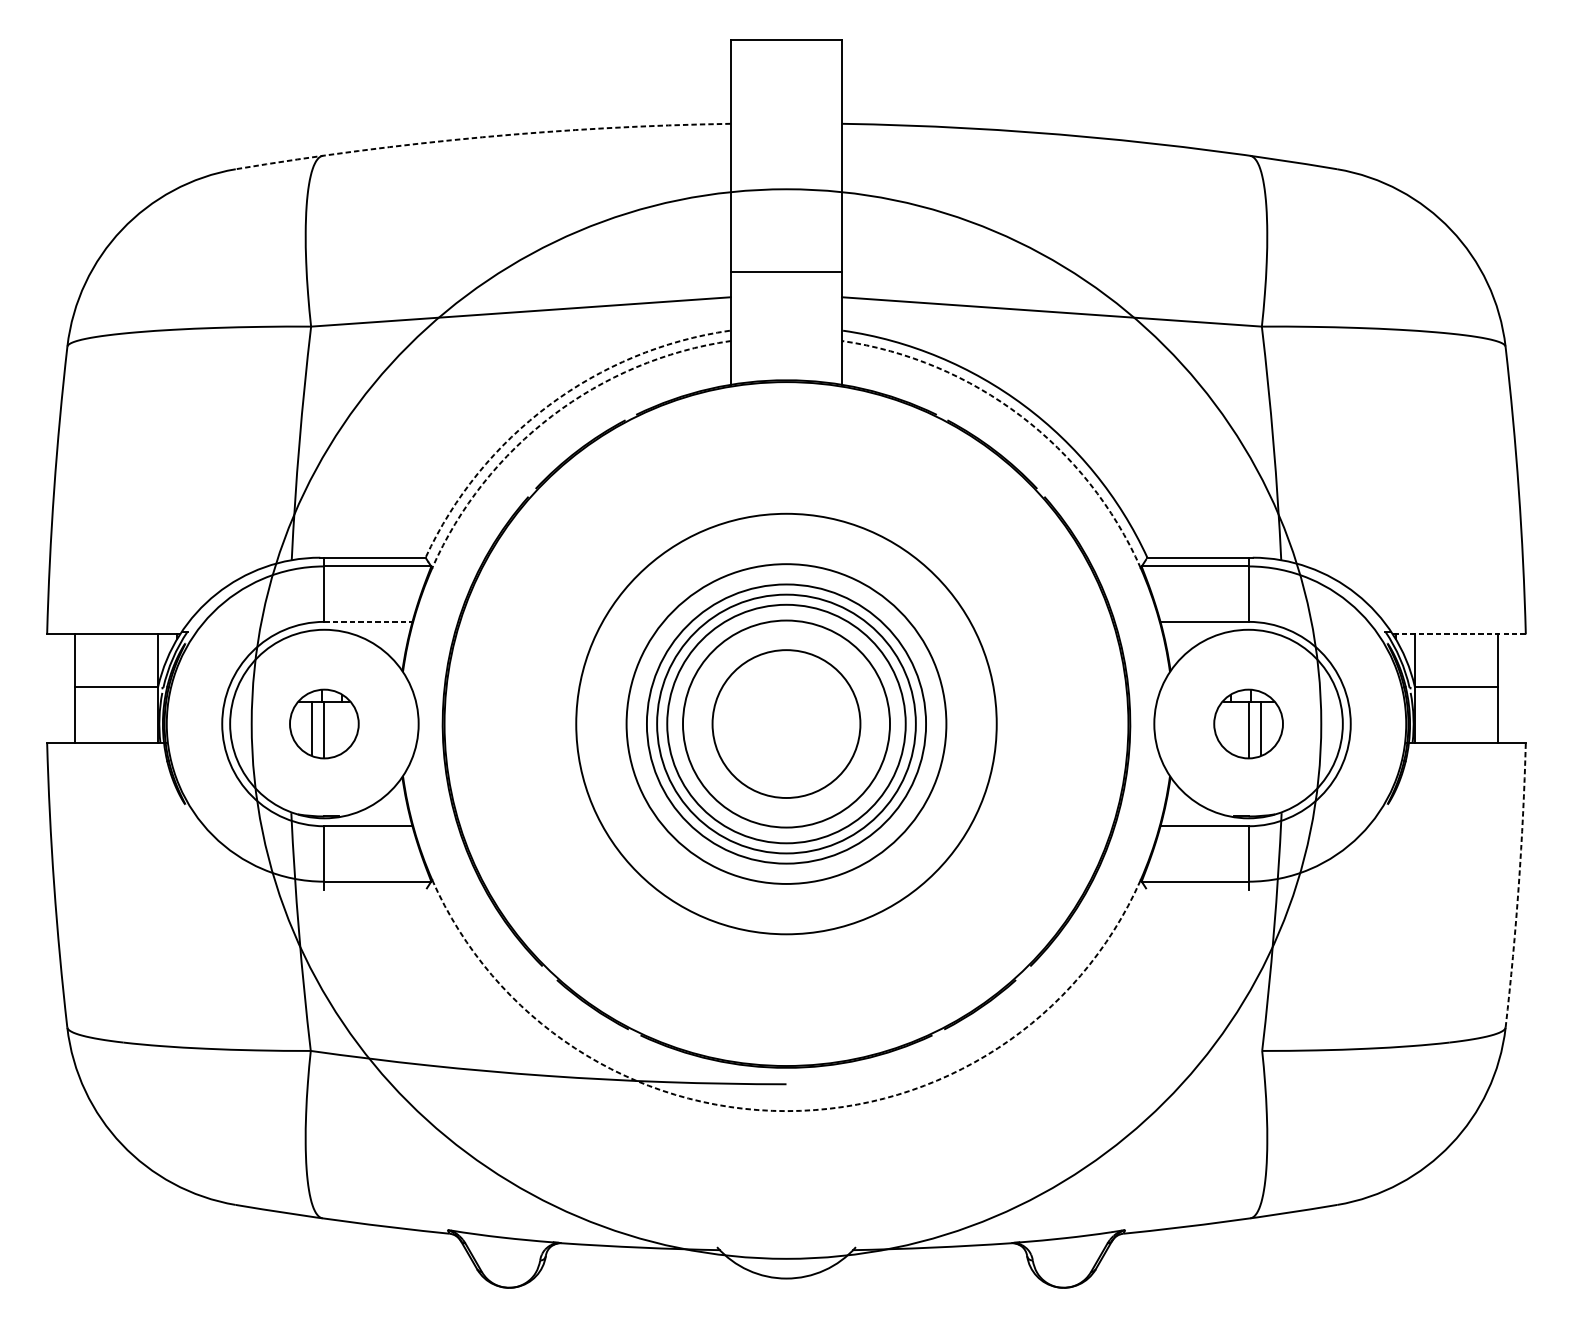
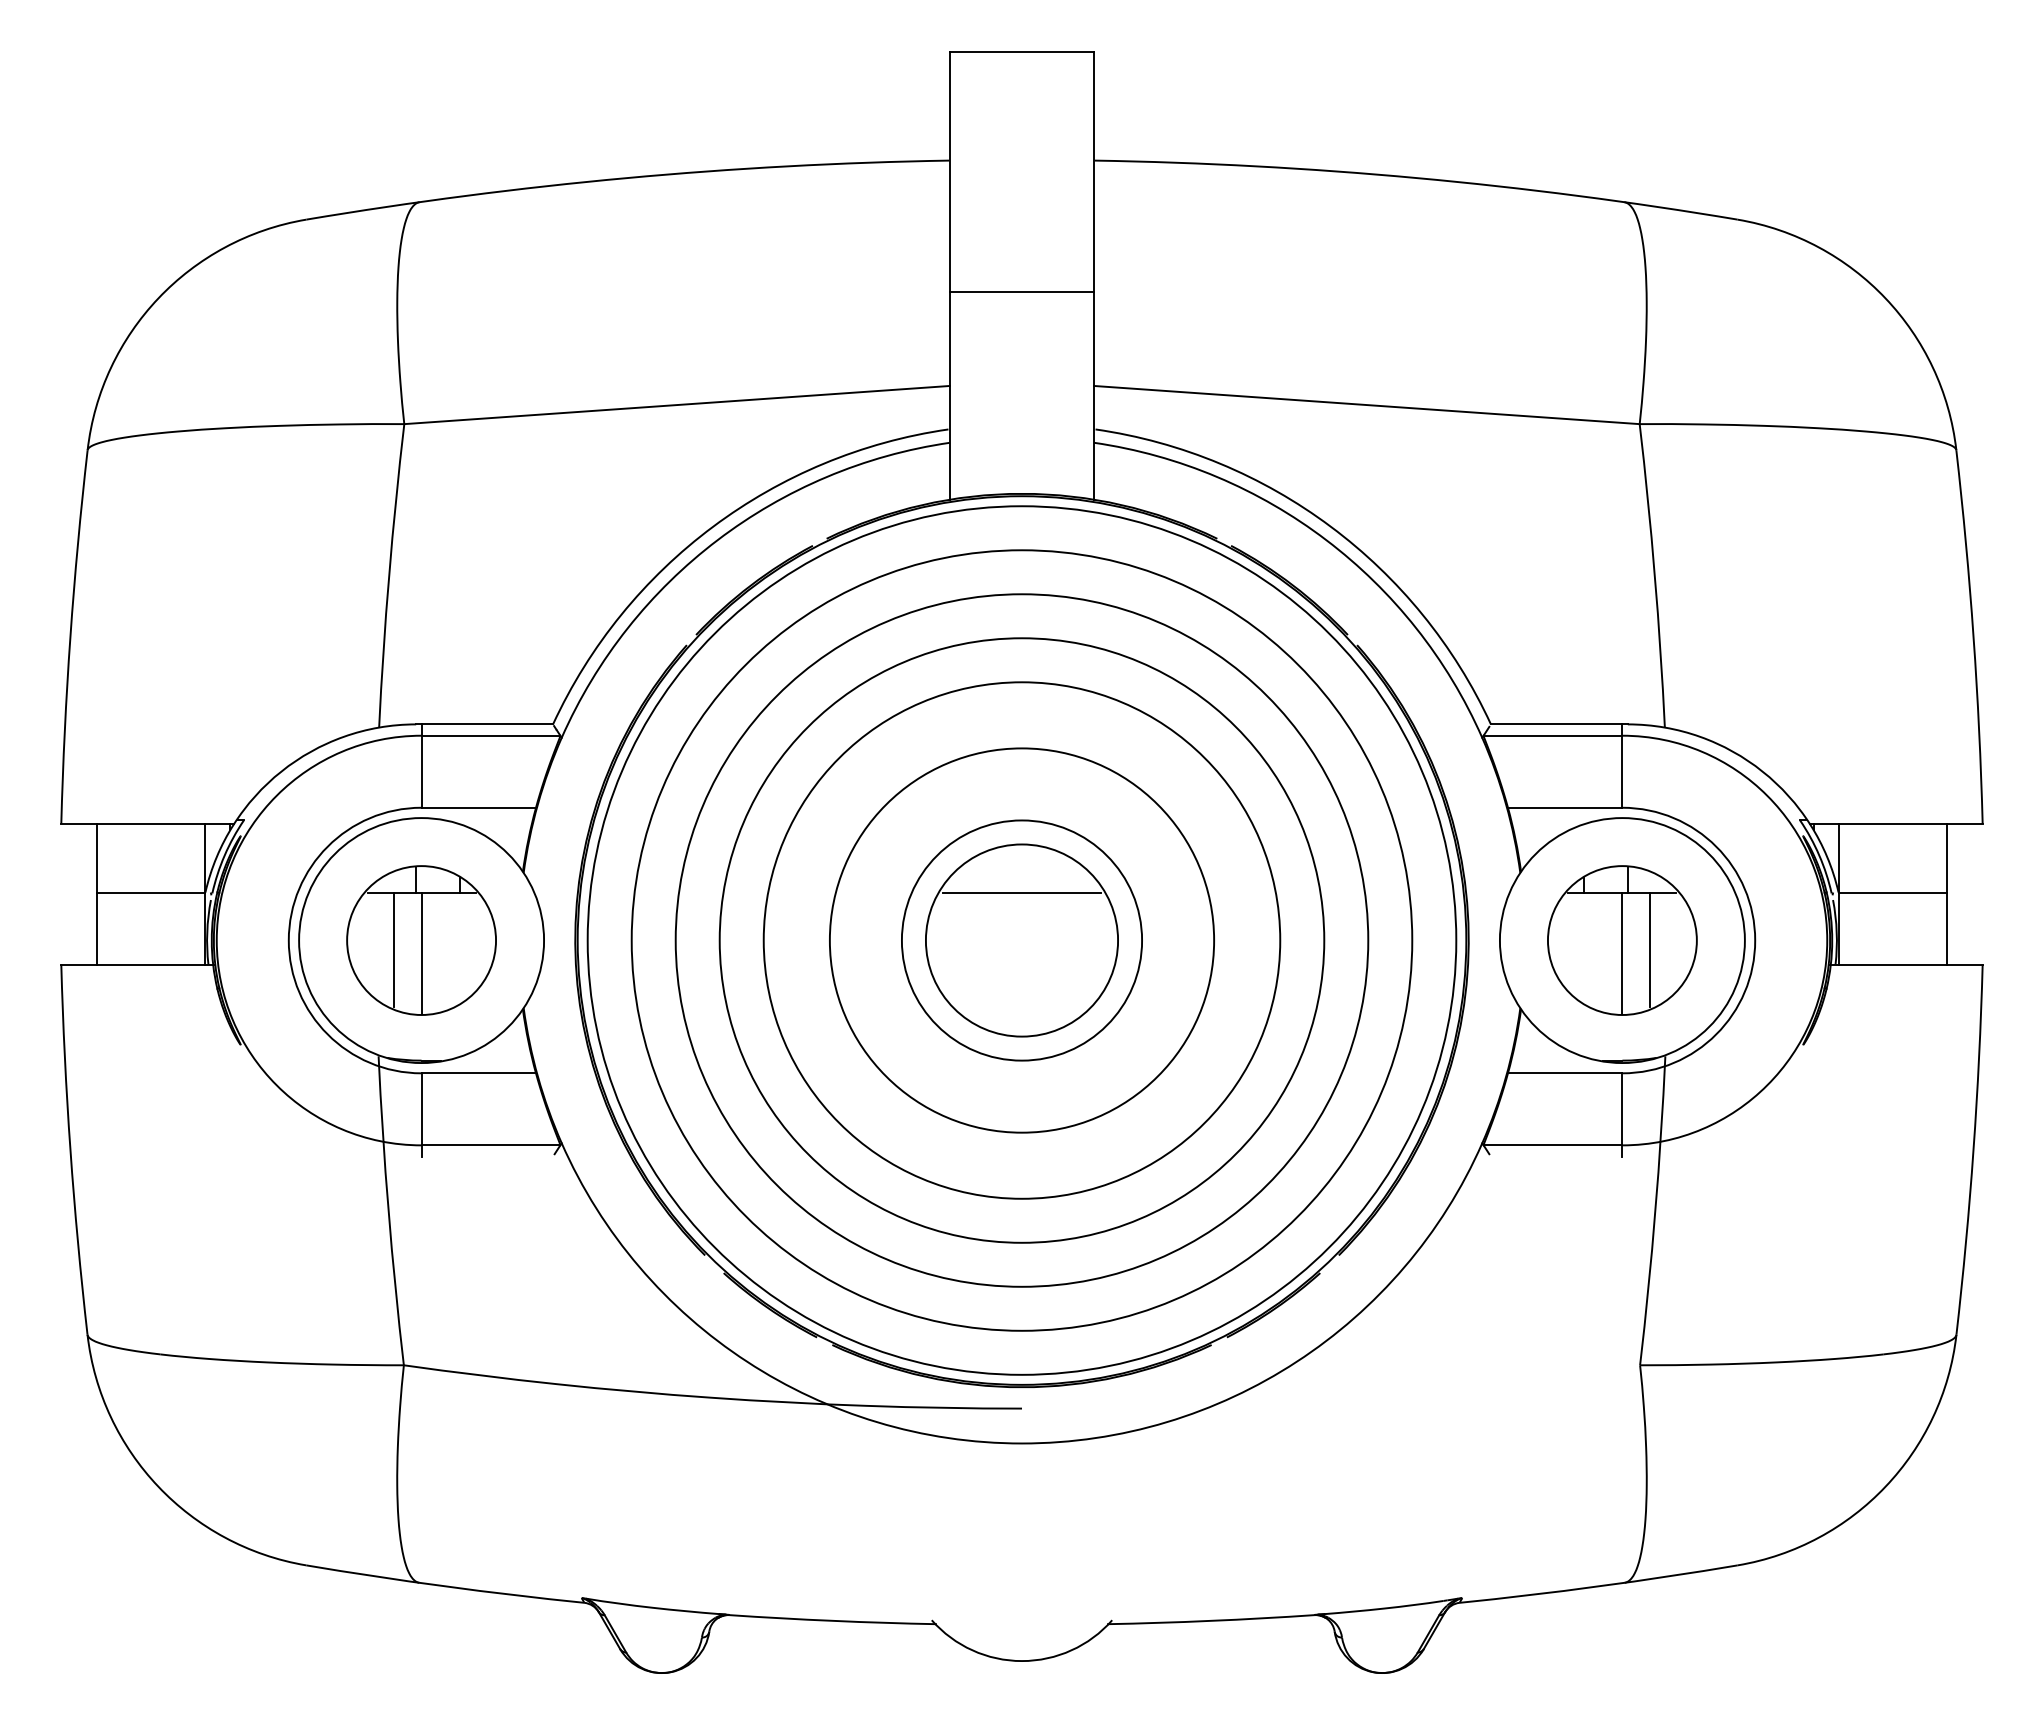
arc: (482, 137) -> (626, 178), dashed -> solid
line: (786, 272) -> (1021, 292), moved
arc: (549, 405) -> (713, 526), dashed -> solid
arc: (552, 416) -> (717, 540), dashed -> solid
arc: (1020, 416) -> (1326, 540), dashed -> solid
line: (368, 621) -> (479, 807), dashed -> solid
line: (1458, 634) -> (1895, 824), dashed -> solid
line: (786, 687) -> (1021, 892), added
part: (324, 724) -> (421, 940), size x1.67
circle: (786, 724) -> (1021, 940), size x0.62
circle: (786, 724) -> (1021, 940), size x0.71
circle: (786, 724) -> (1021, 940), size x1.43
circle: (786, 724) -> (1021, 940), size x1.43
circle: (786, 724) -> (1021, 940), size x1.67
circle: (786, 724) -> (1021, 940), size x1.67
circle: (786, 724) -> (1021, 940), size x1.67
part: (1248, 724) -> (1622, 940), size x1.67
arc: (1518, 884) -> (1973, 1149), dashed -> solid
arc: (786, 1111) -> (1022, 1443), dashed -> solid

